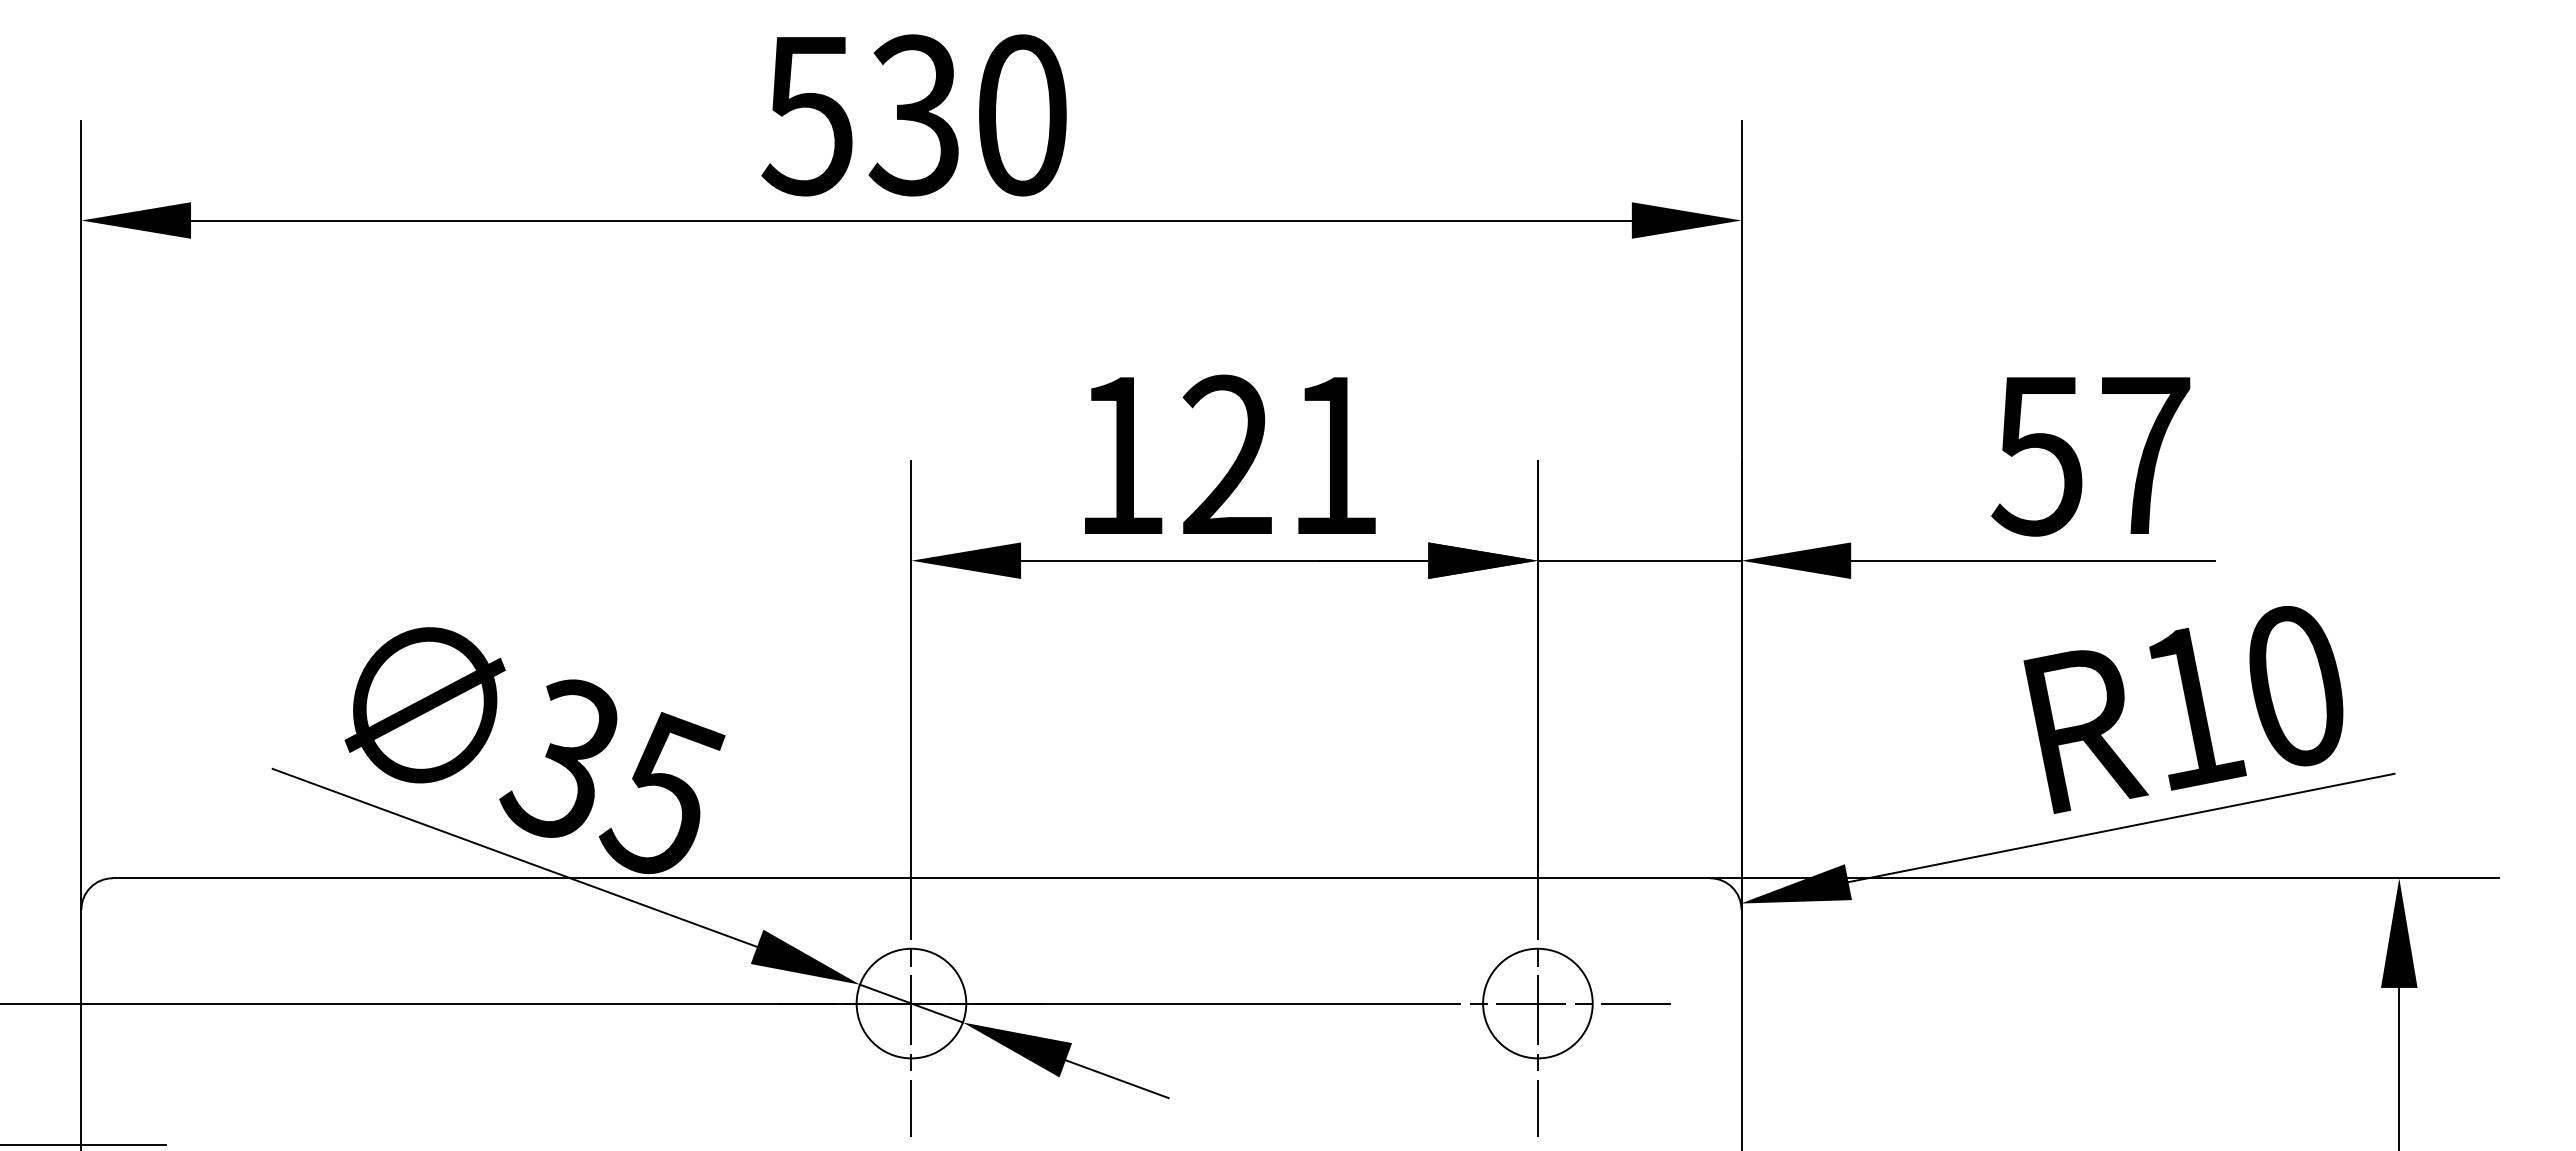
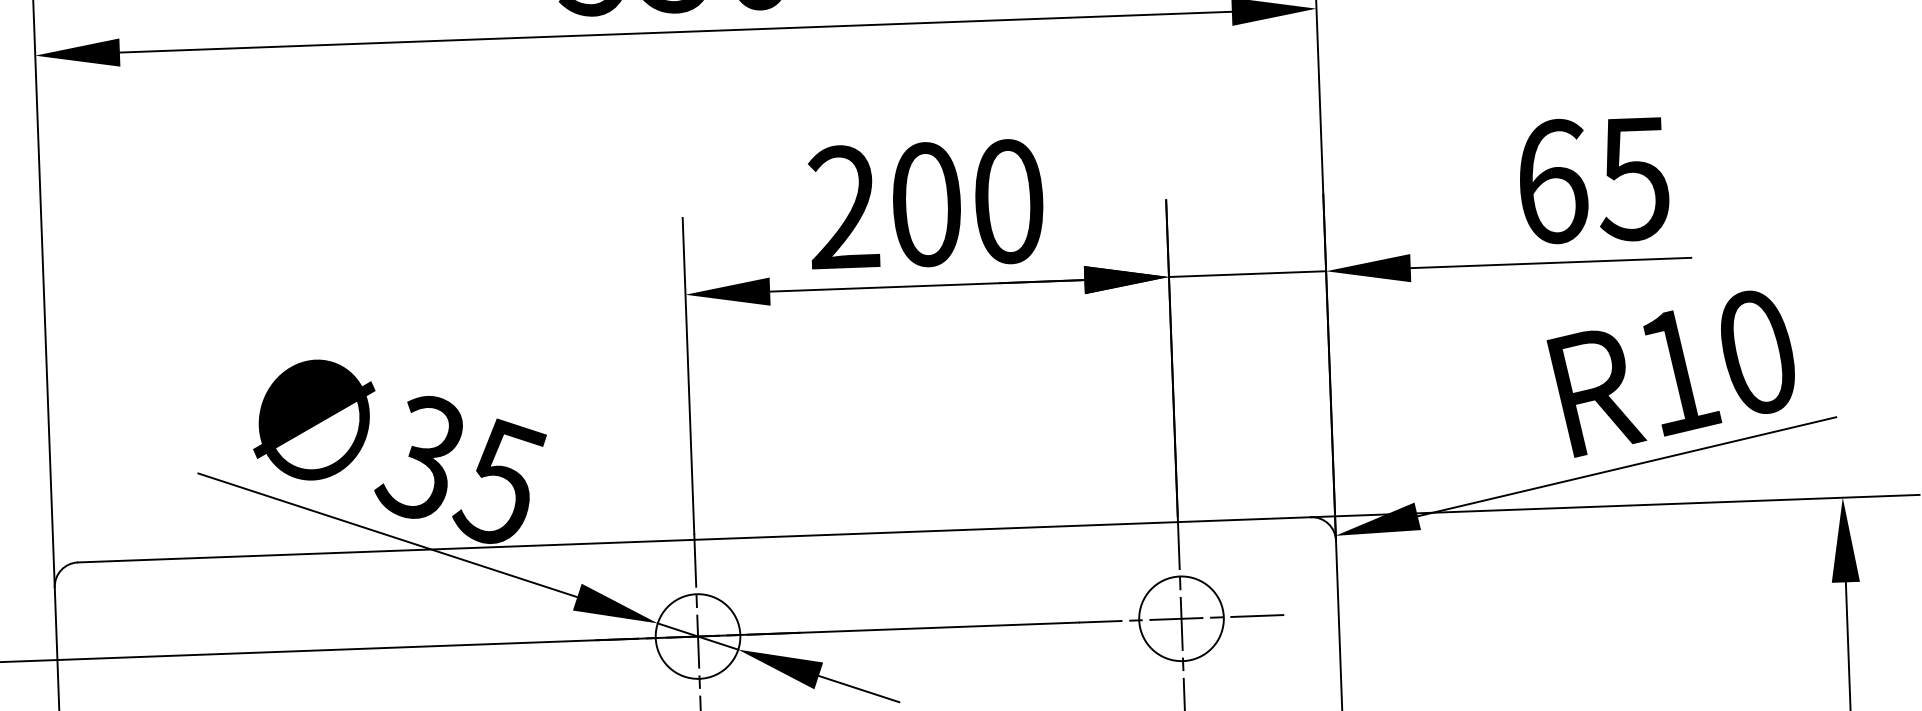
text: (1227, 455) -> (926, 204), 121 -> 200
text: (2090, 455) -> (1592, 180), 57 -> 65

